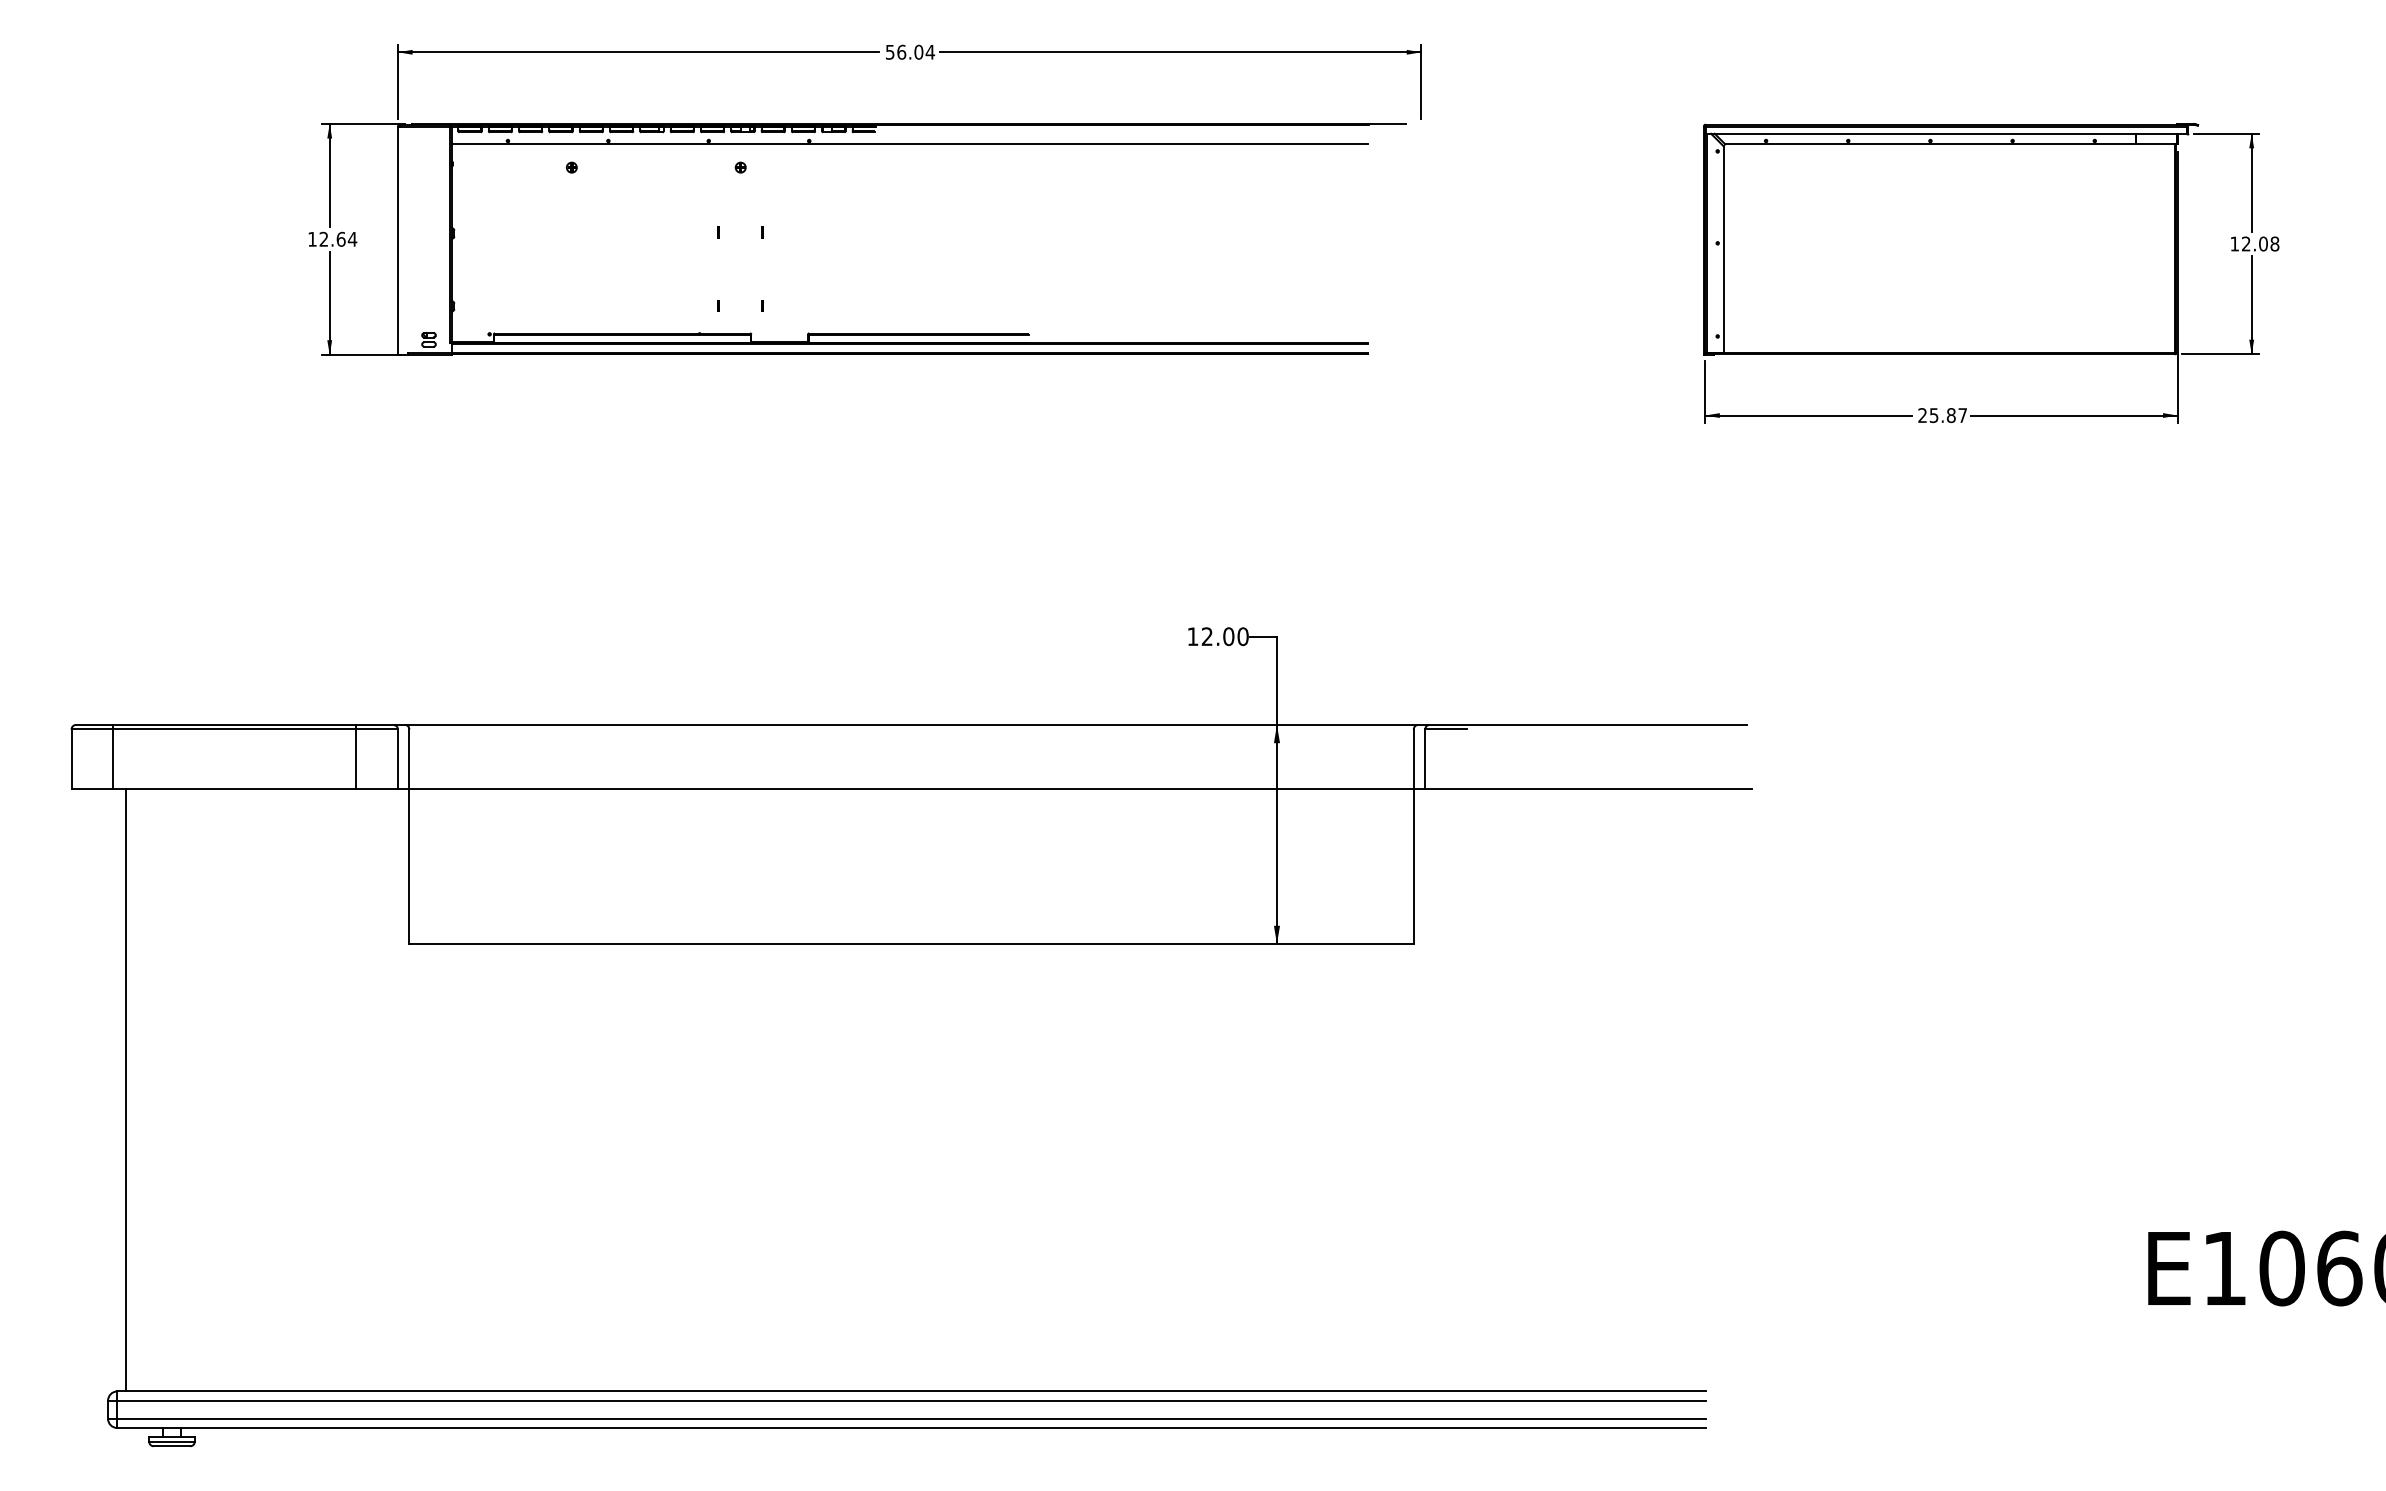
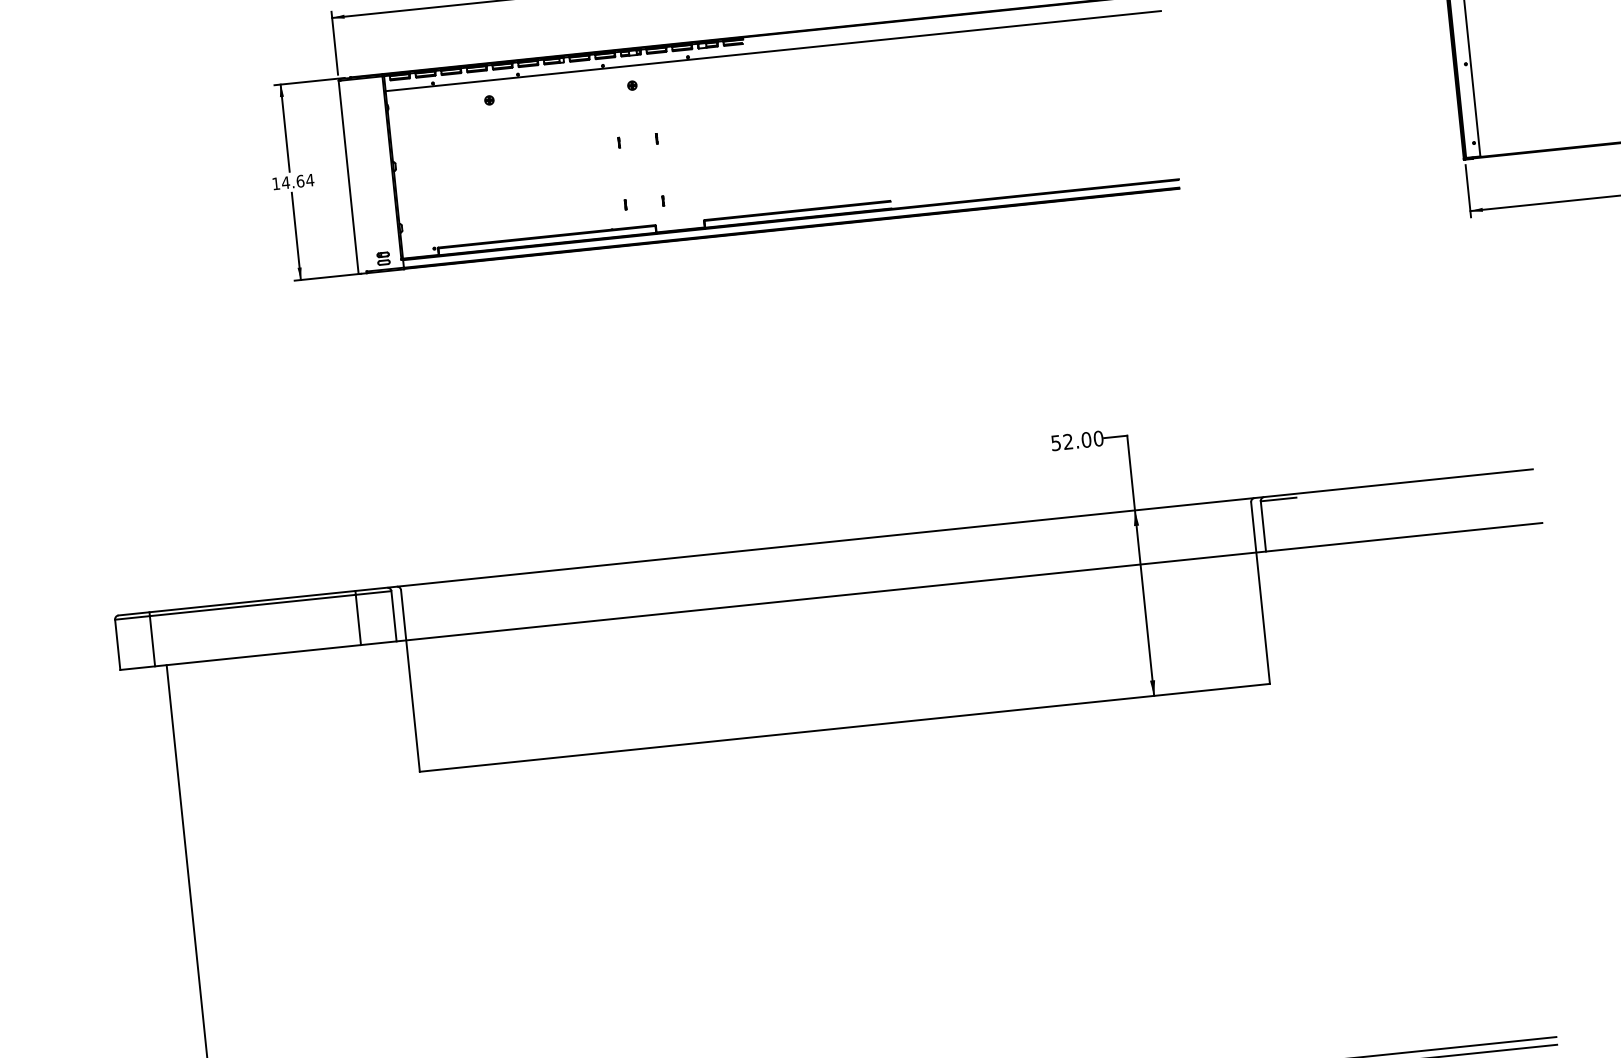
text: (323, 238) -> (285, 182), 12.64 -> 14.64
text: (1192, 636) -> (1055, 442), 12.00 -> 52.00

